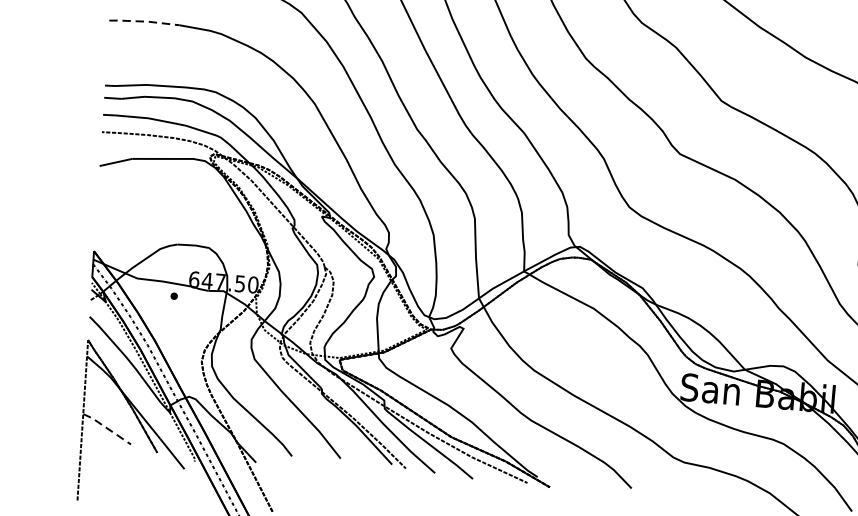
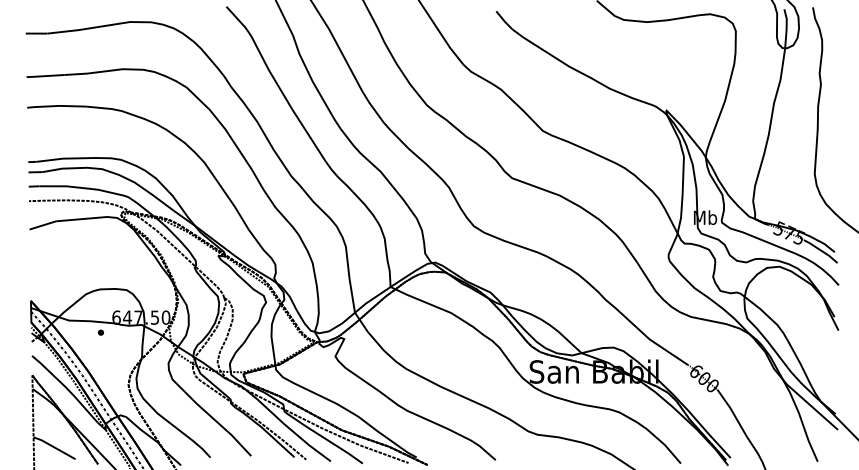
line: (144, 22) -> (56, 106), dashed -> solid
line: (107, 428) -> (54, 447), dashed -> solid

